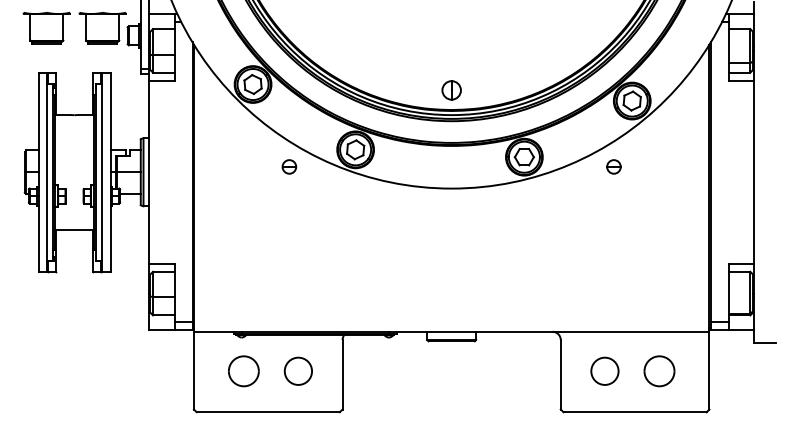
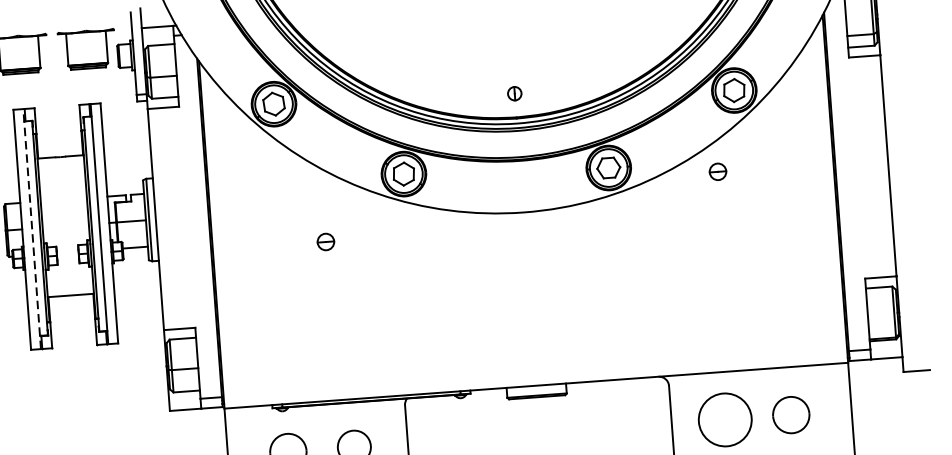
part: (451, 90) -> (514, 93), size x0.6
part: (289, 166) -> (326, 241), moved
line: (46, 172) -> (31, 229), solid -> dashed
circle: (604, 370) -> (724, 418), size x1.6

